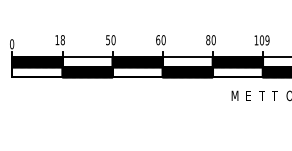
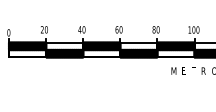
text: (59, 39) -> (43, 29), 18 -> 20
text: (107, 40) -> (79, 30), 50 -> 40
text: (267, 40) -> (197, 30), 109 -> 100
text: (275, 95) -> (203, 70), T -> R

